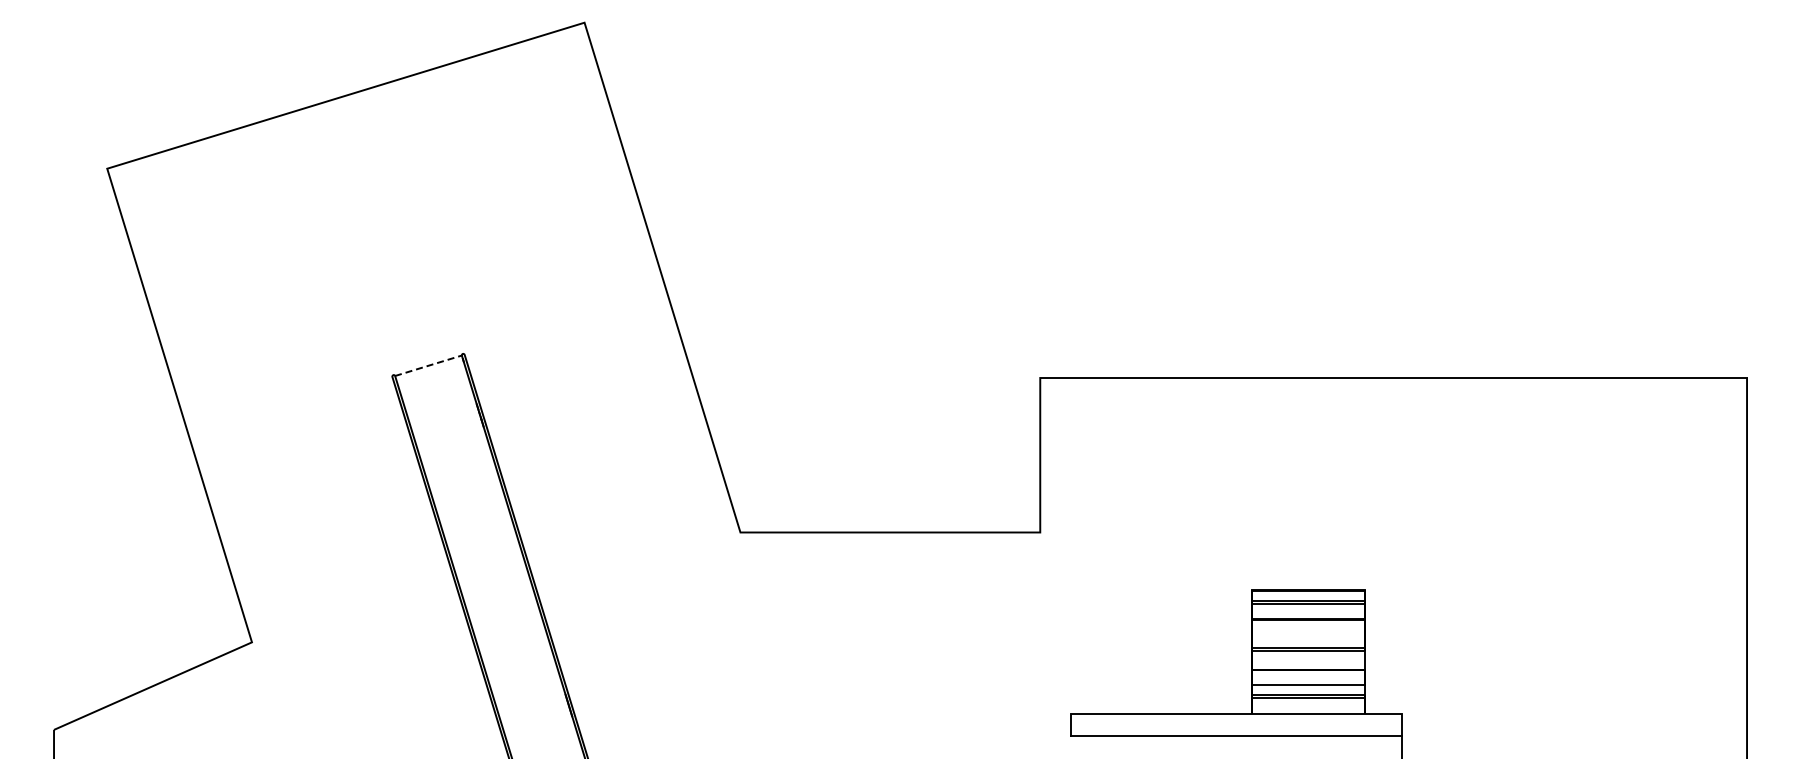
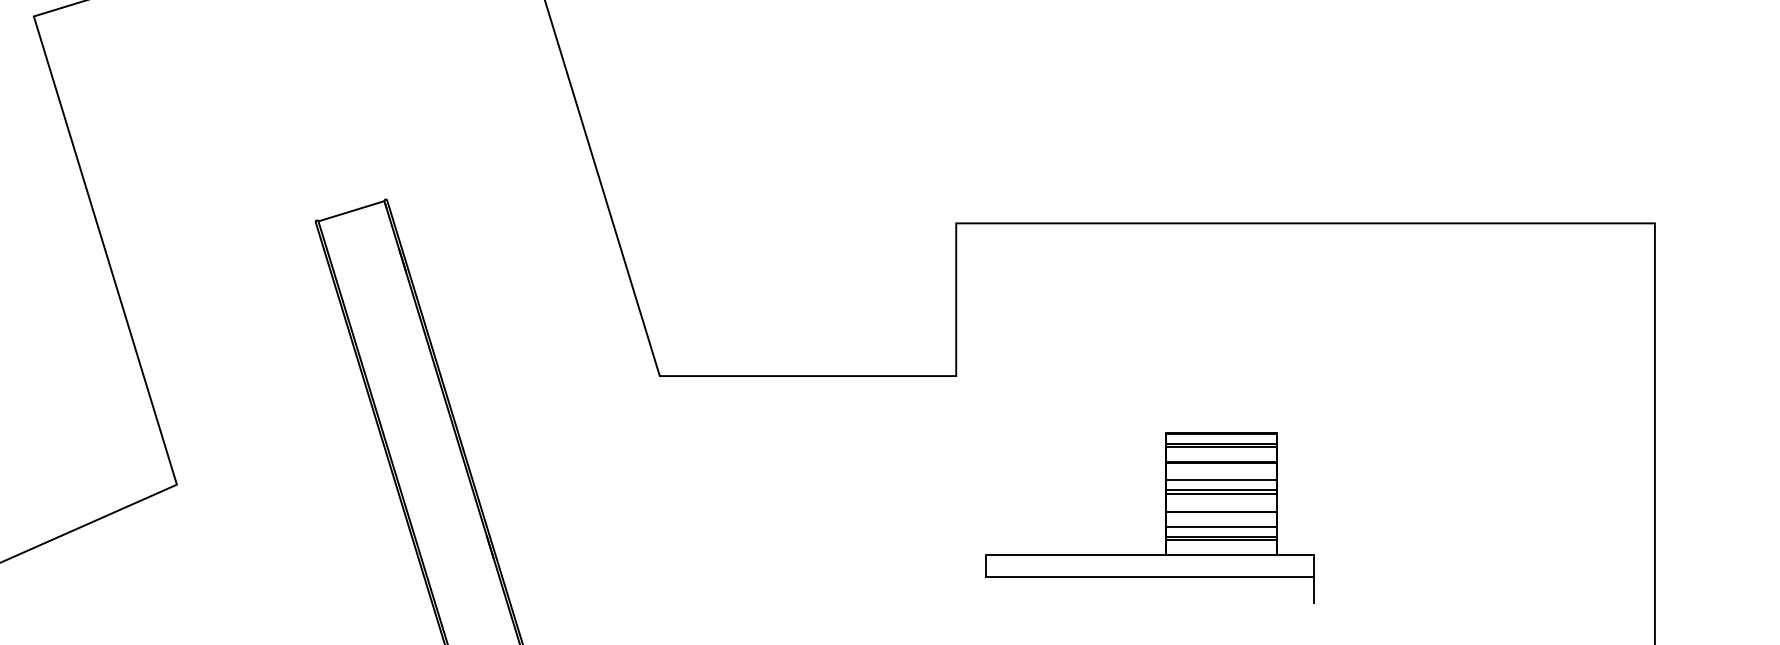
line: (429, 365) -> (352, 211), dashed -> solid
line: (1308, 637) -> (1221, 479), added

